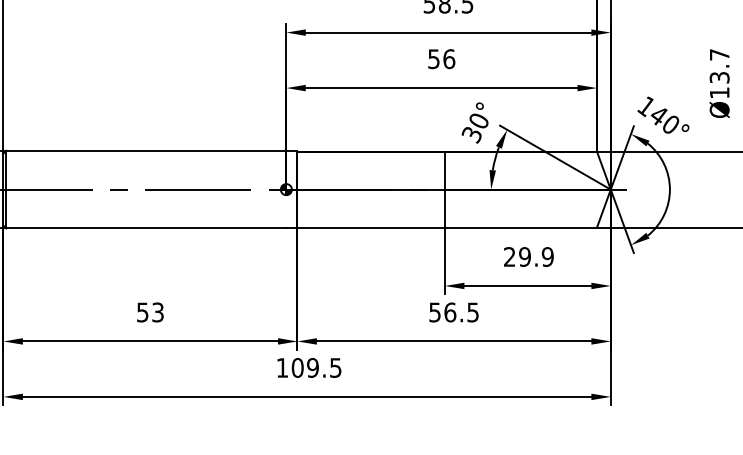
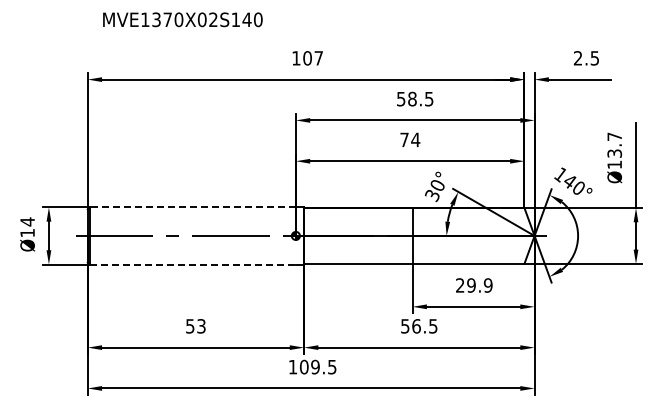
text: (442, 58) -> (410, 139), 56 -> 74
line: (145, 150) -> (192, 207), solid -> dashed
line: (147, 228) -> (193, 264), solid -> dashed

